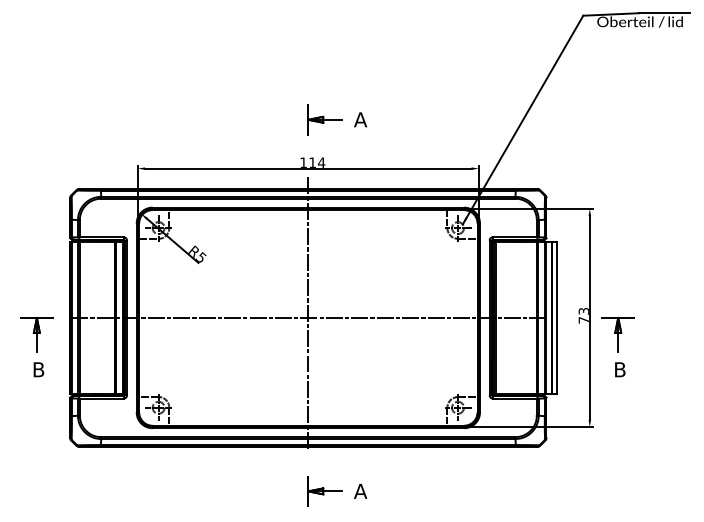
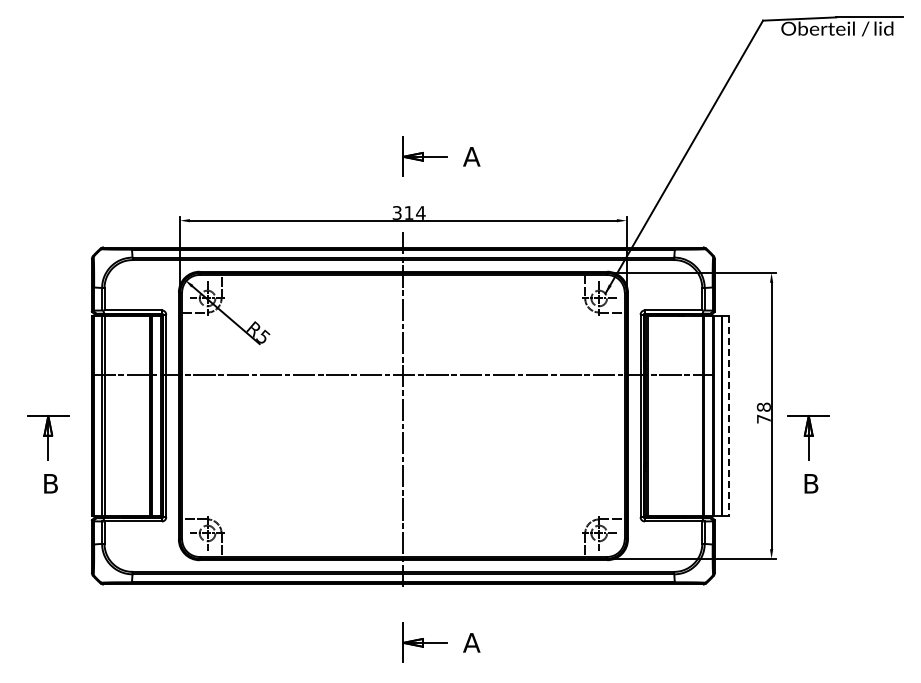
text: (303, 162) -> (396, 212), 114 -> 314
text: (583, 310) -> (763, 406), 73 -> 78
line: (308, 317) -> (403, 374), moved
line: (557, 317) -> (729, 415), solid -> dashed

